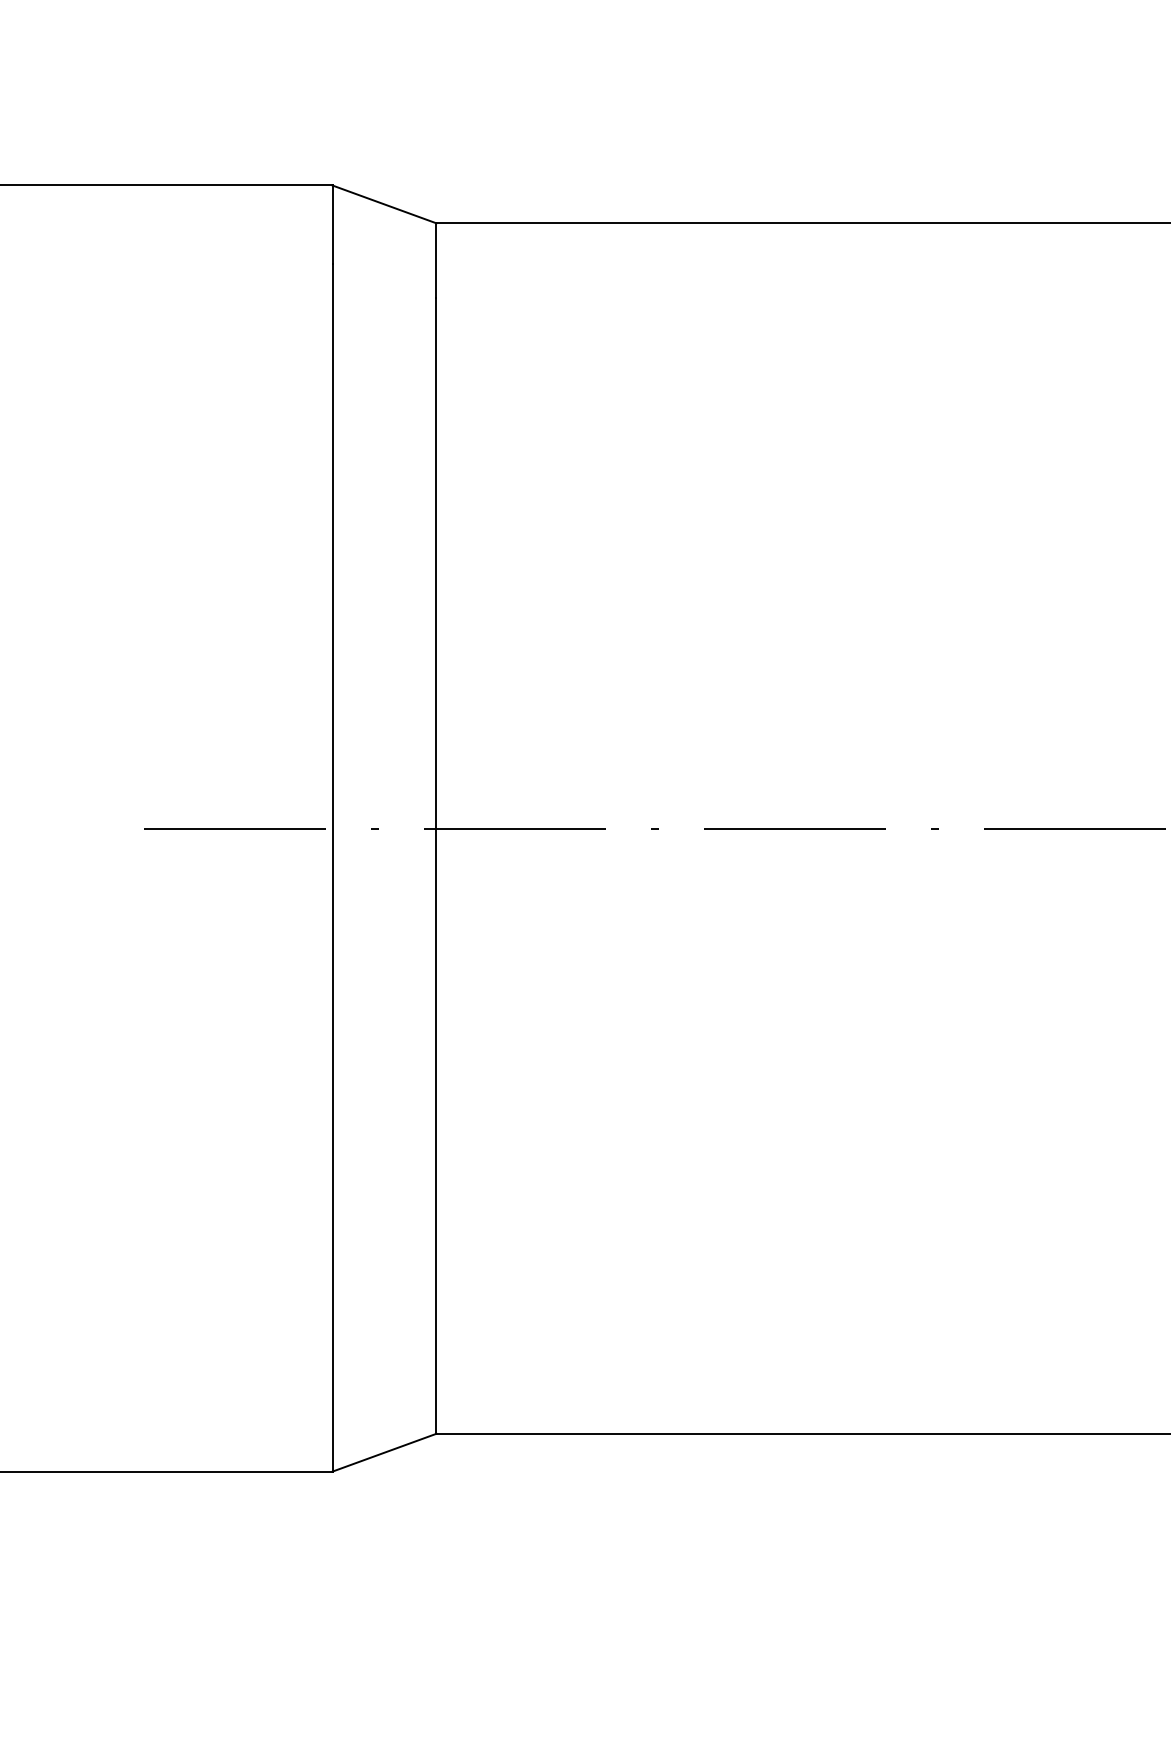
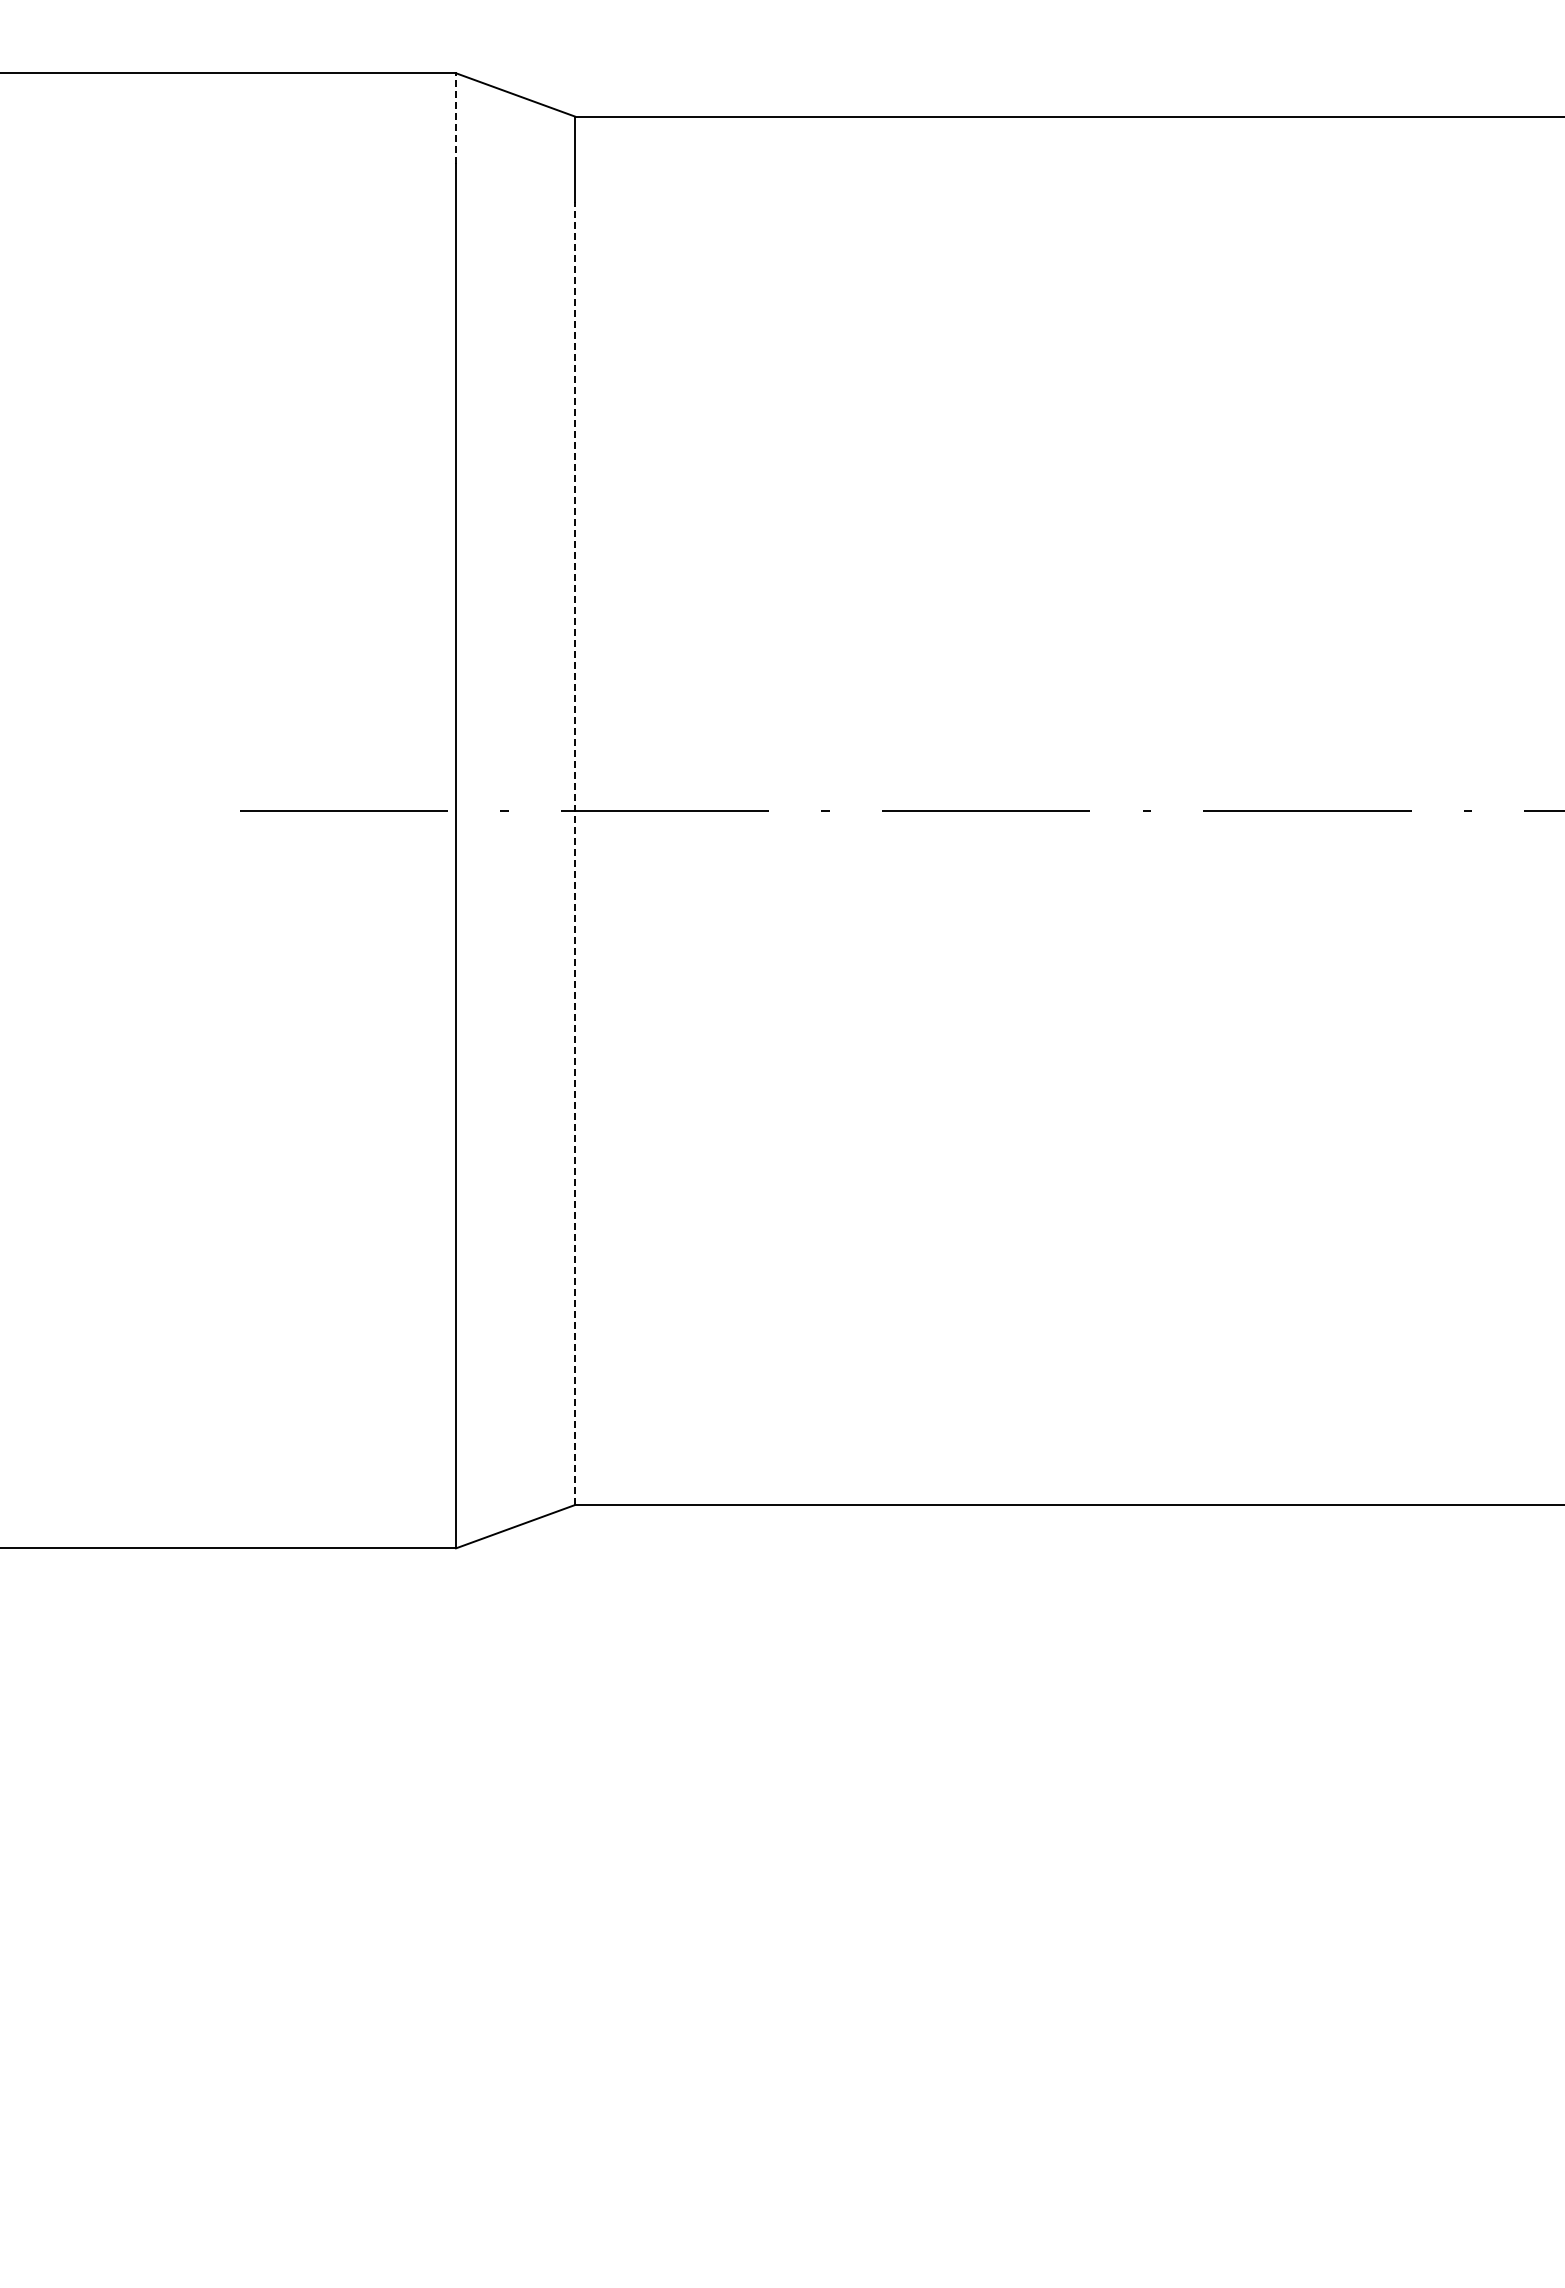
line: (332, 224) -> (456, 118), solid -> dashed
line: (436, 865) -> (575, 853), solid -> dashed

